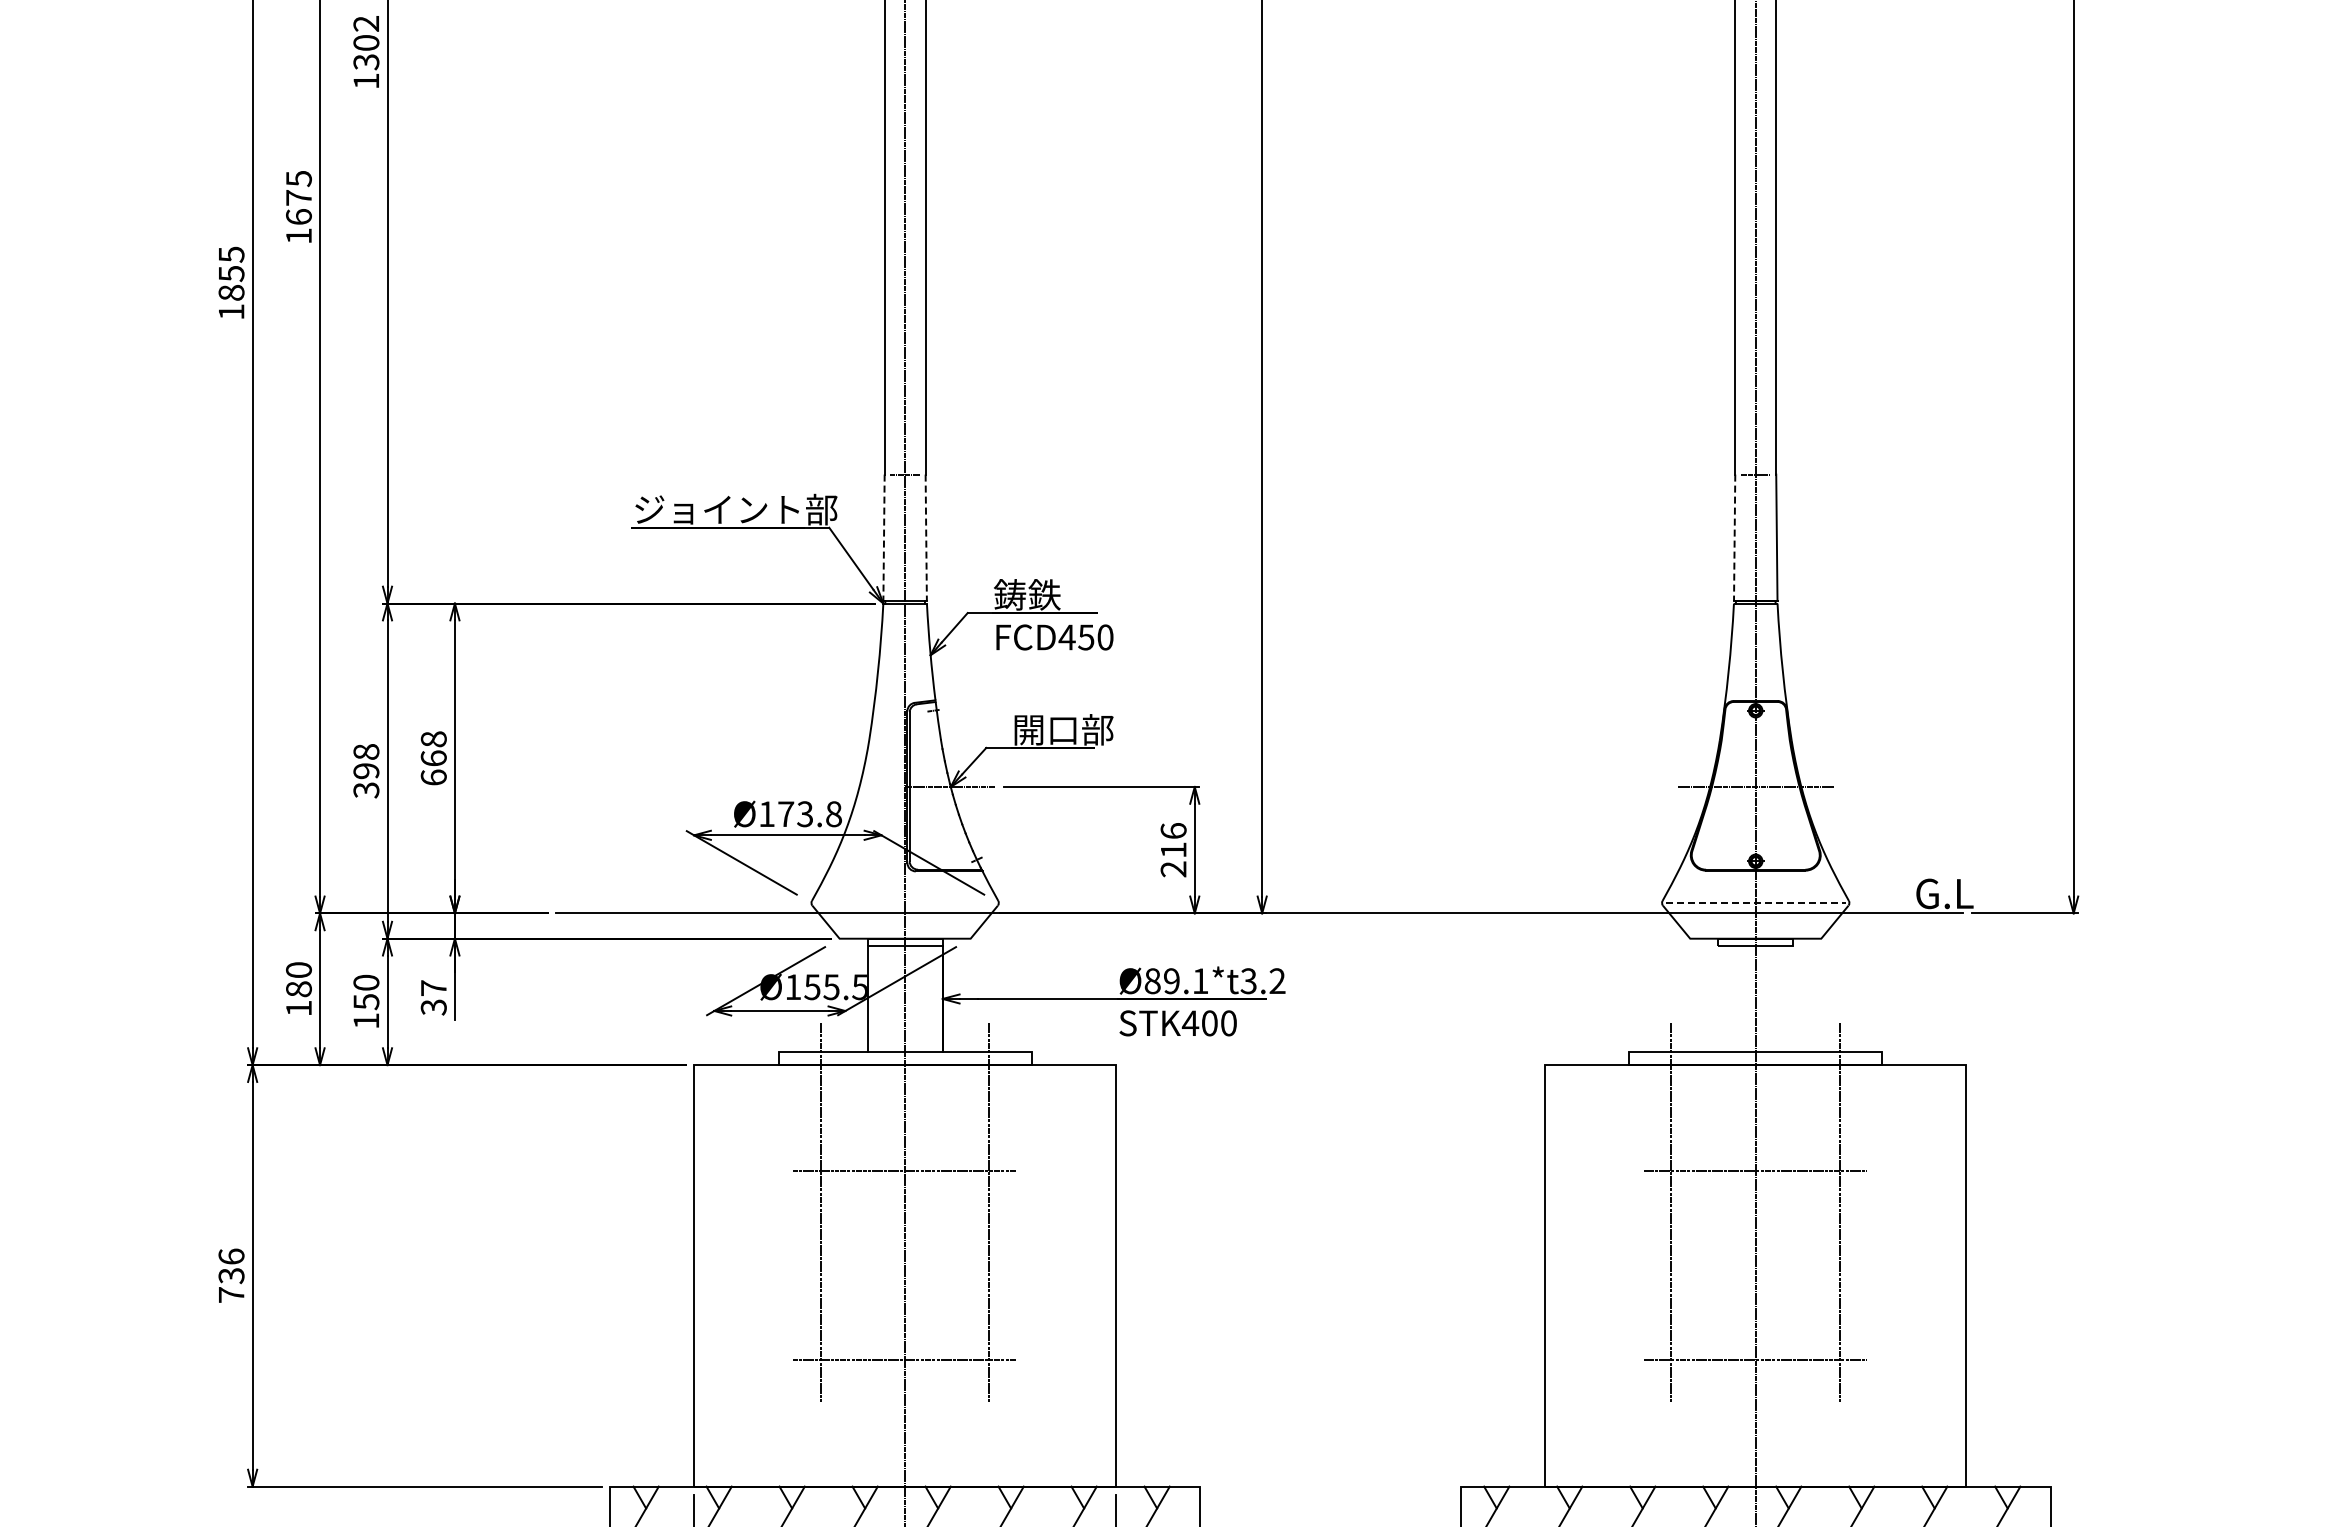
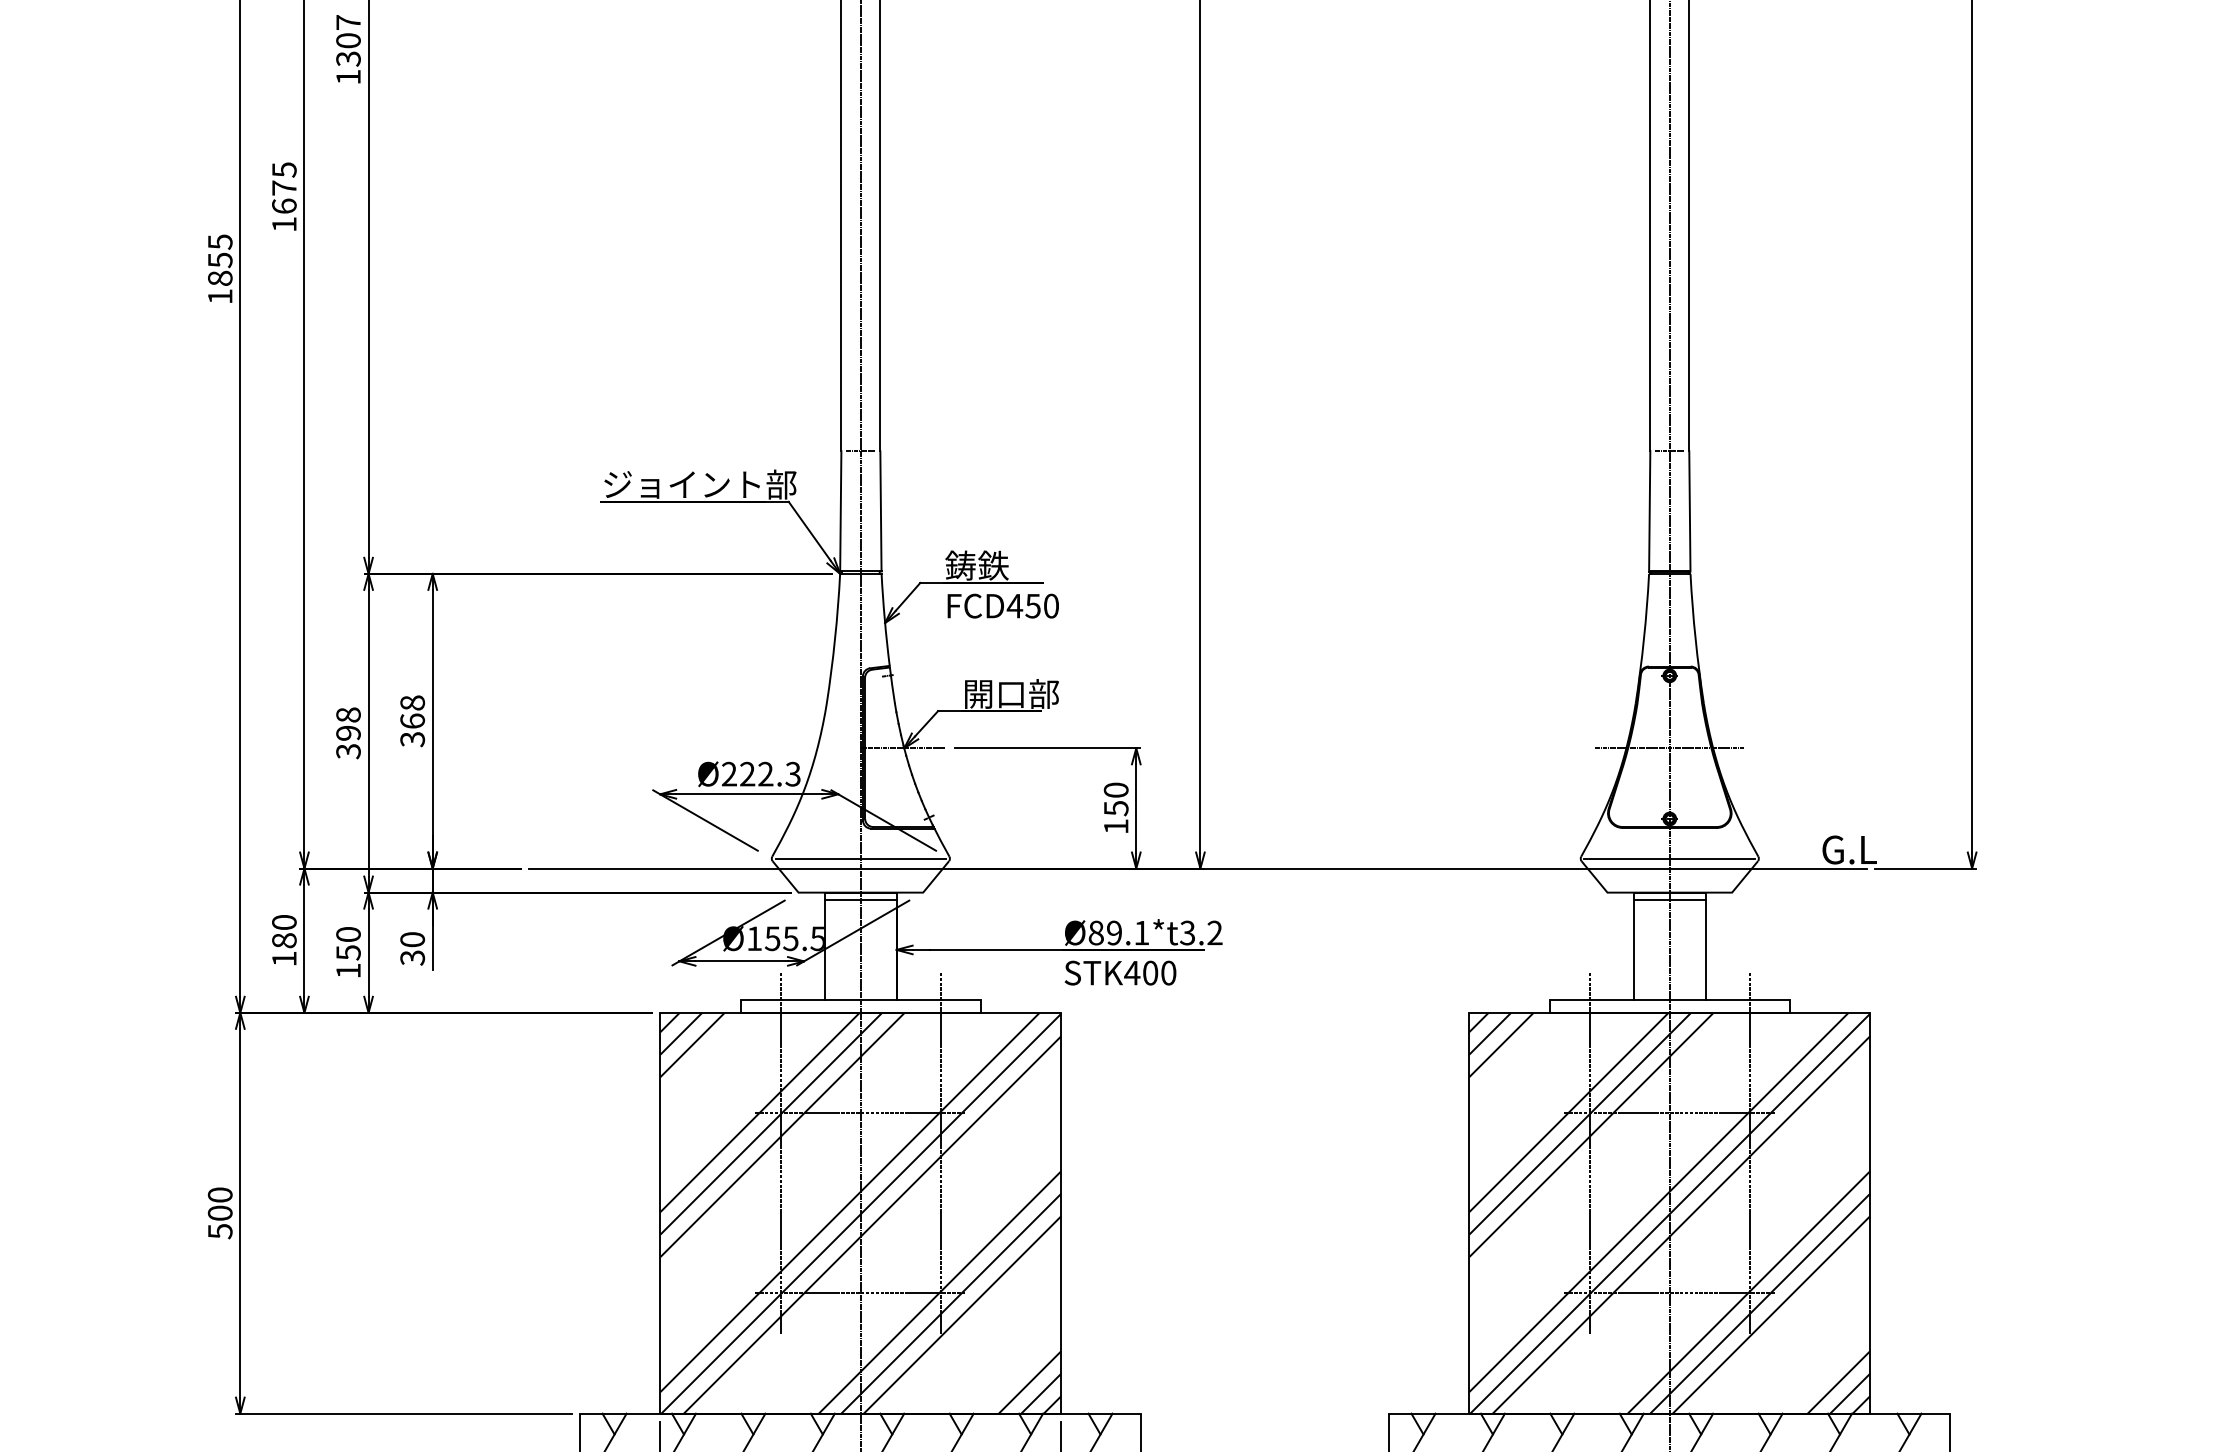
text: (365, 23) -> (347, 22), 1302 -> 1307
line: (884, 538) -> (841, 512), dashed -> solid
line: (926, 538) -> (881, 512), dashed -> solid
line: (1734, 538) -> (1649, 512), dashed -> solid
text: (433, 777) -> (412, 739), 668 -> 368
text: (800, 814) -> (761, 774), Ø173.8 -> Ø222.3
text: (1173, 850) -> (1116, 808), 216 -> 150
line: (904, 903) -> (860, 859), added
line: (1755, 903) -> (1669, 859), dashed -> solid
text: (433, 987) -> (412, 939), 37 -> 30
line: (1718, 998) -> (1634, 949), added
line: (1793, 998) -> (1705, 949), added
text: (231, 1275) -> (220, 1212), 736 -> 500
hatch: (904, 1275) -> (860, 1212), added
hatch: (1755, 1275) -> (1669, 1212), added

